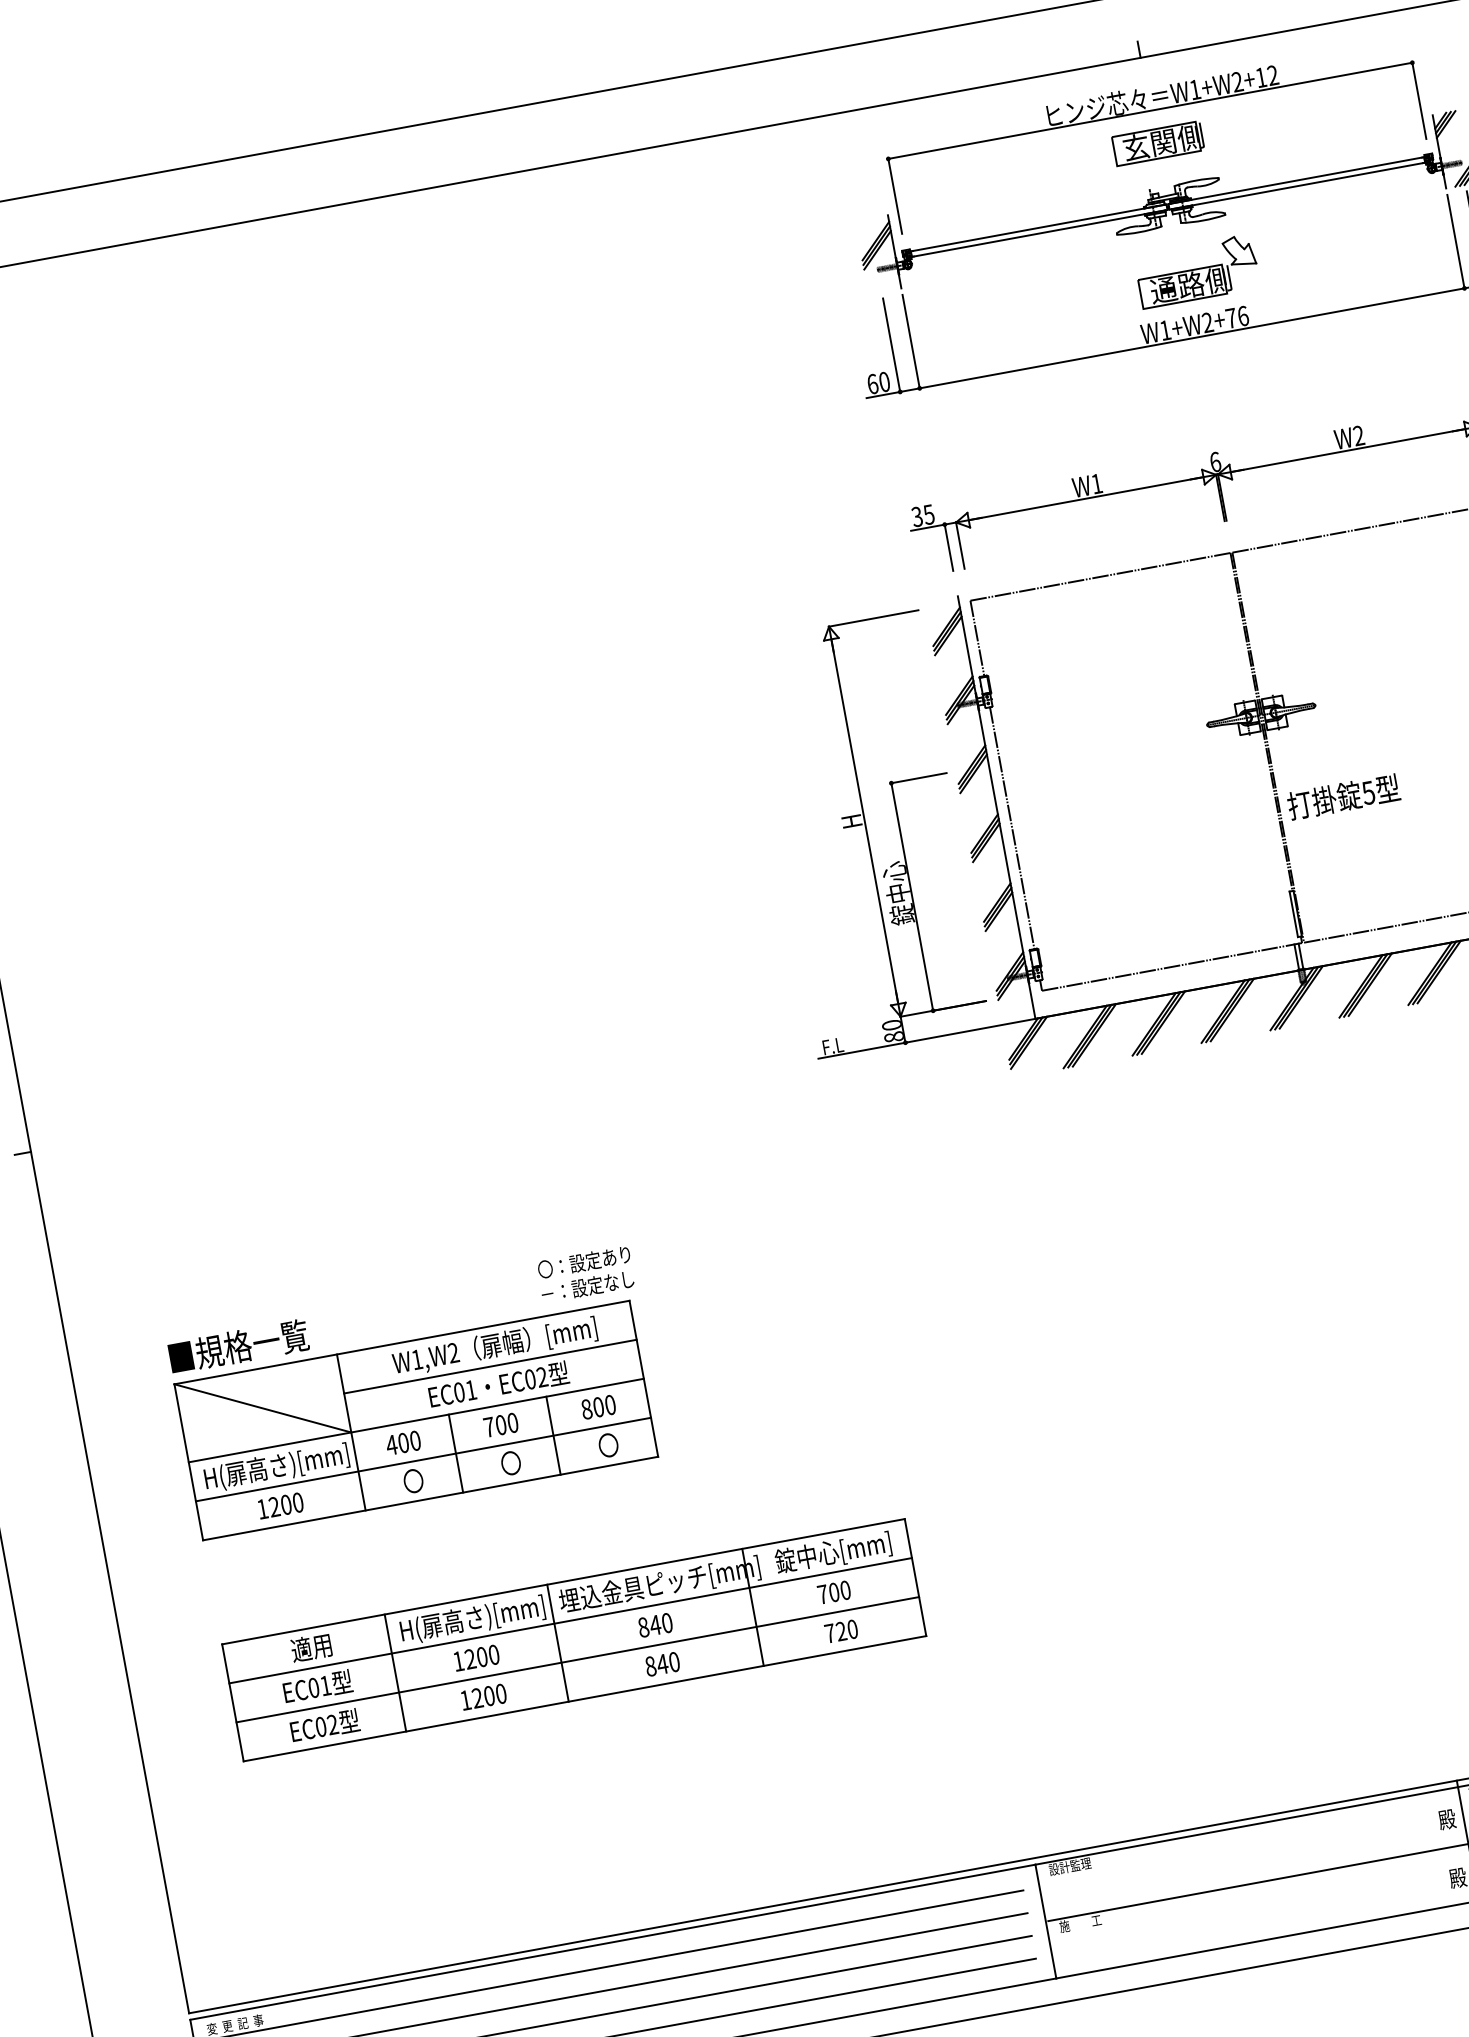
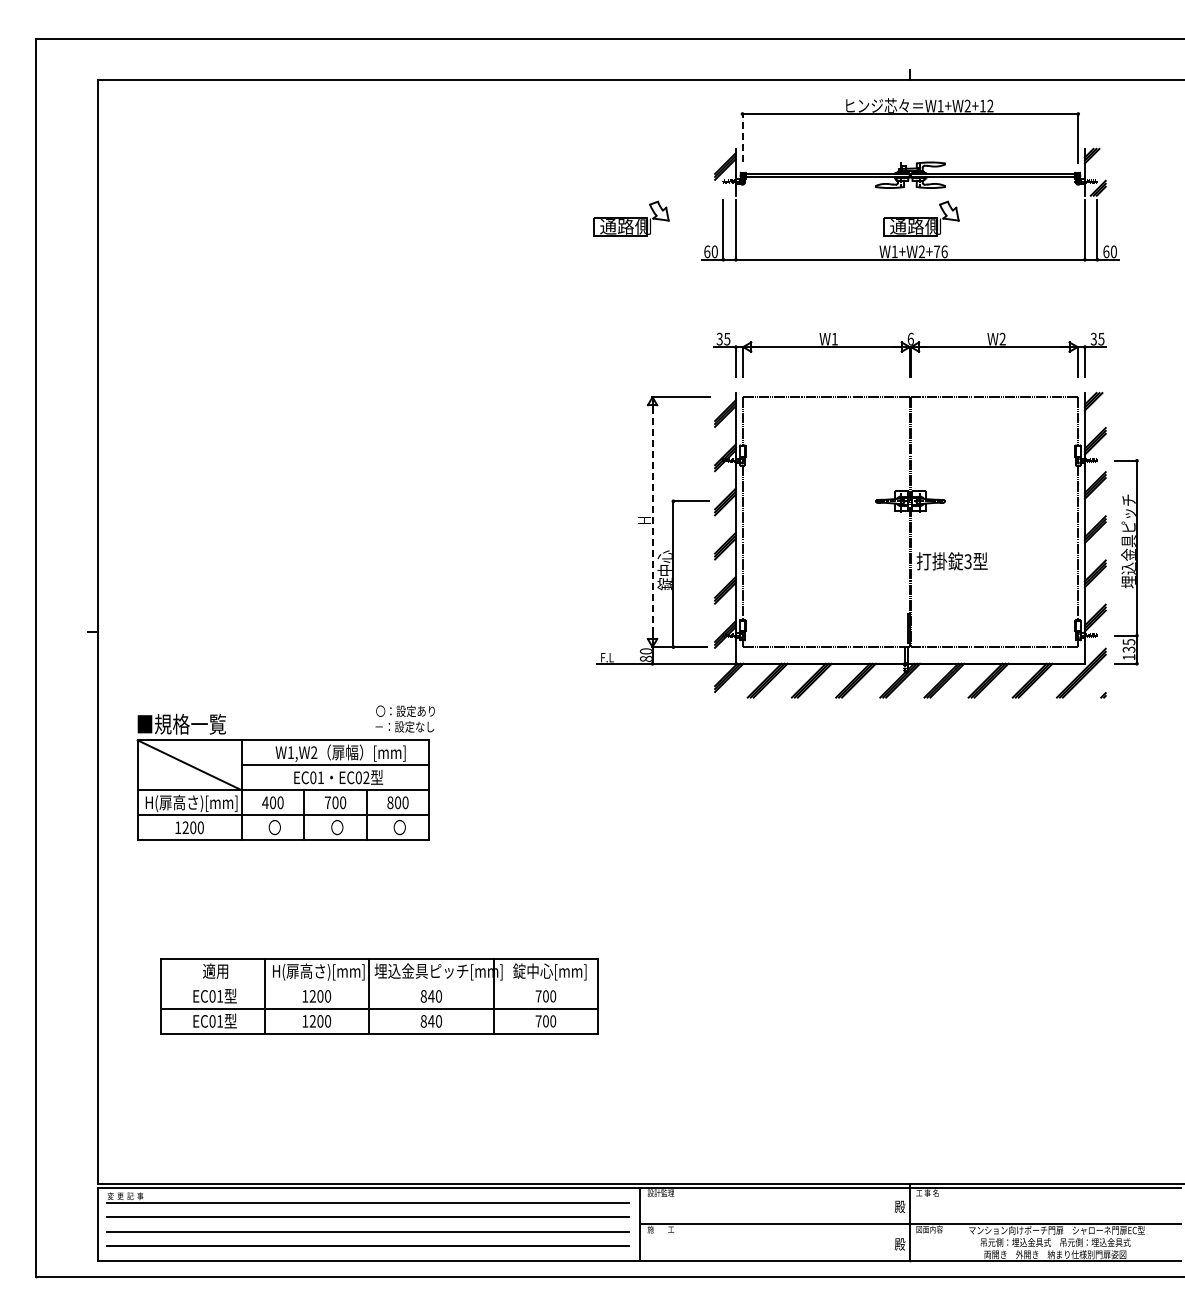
part: (1158, 144) -> (911, 135), removed
line: (895, 195) -> (742, 137), solid -> dashed
part: (744, 353) -> (631, 218), added
text: (1367, 792) -> (967, 561), 5 -> 3
line: (864, 822) -> (652, 522), solid -> dashed
part: (414, 1392) -> (285, 772), moved
line: (570, 1620) -> (379, 983), removed
text: (840, 1631) -> (545, 1021), 720 -> 700
text: (333, 1724) -> (220, 1021), EC02 -> EC01

